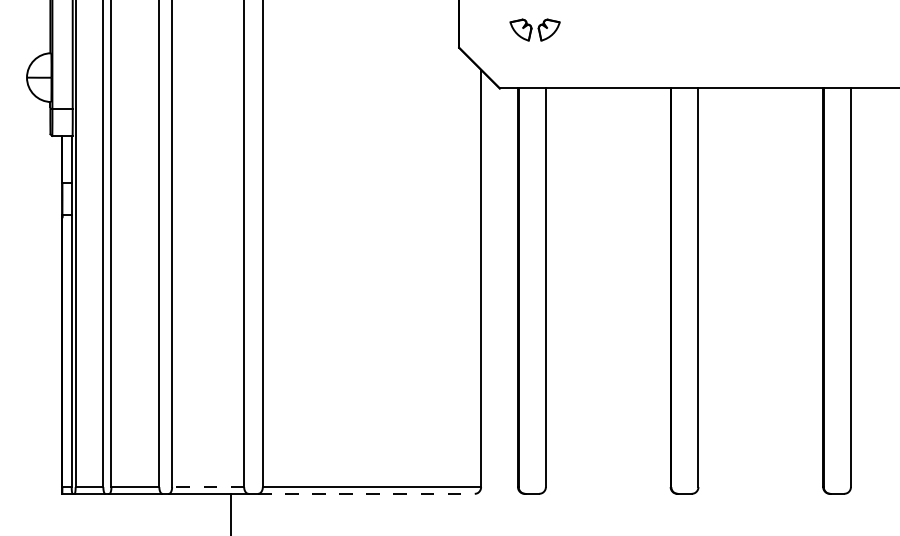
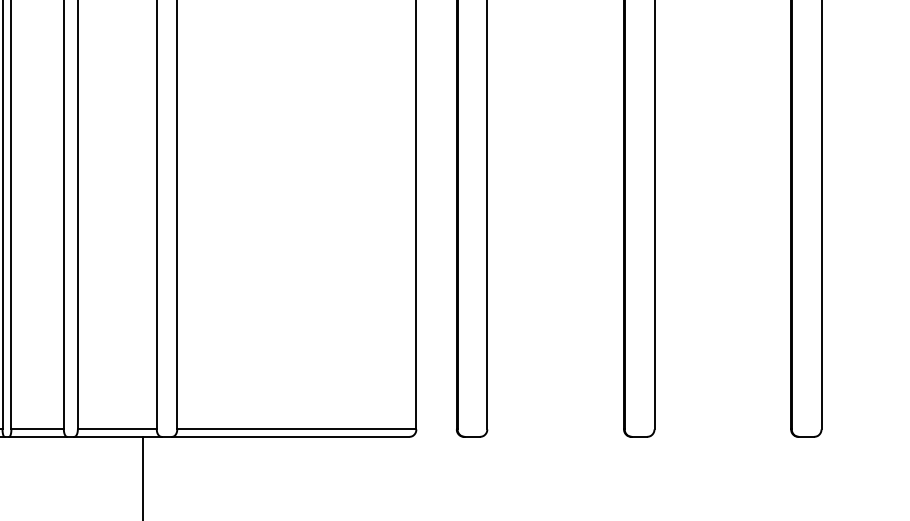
line: (207, 487) -> (116, 429), dashed -> solid
line: (366, 493) -> (290, 436), dashed -> solid

